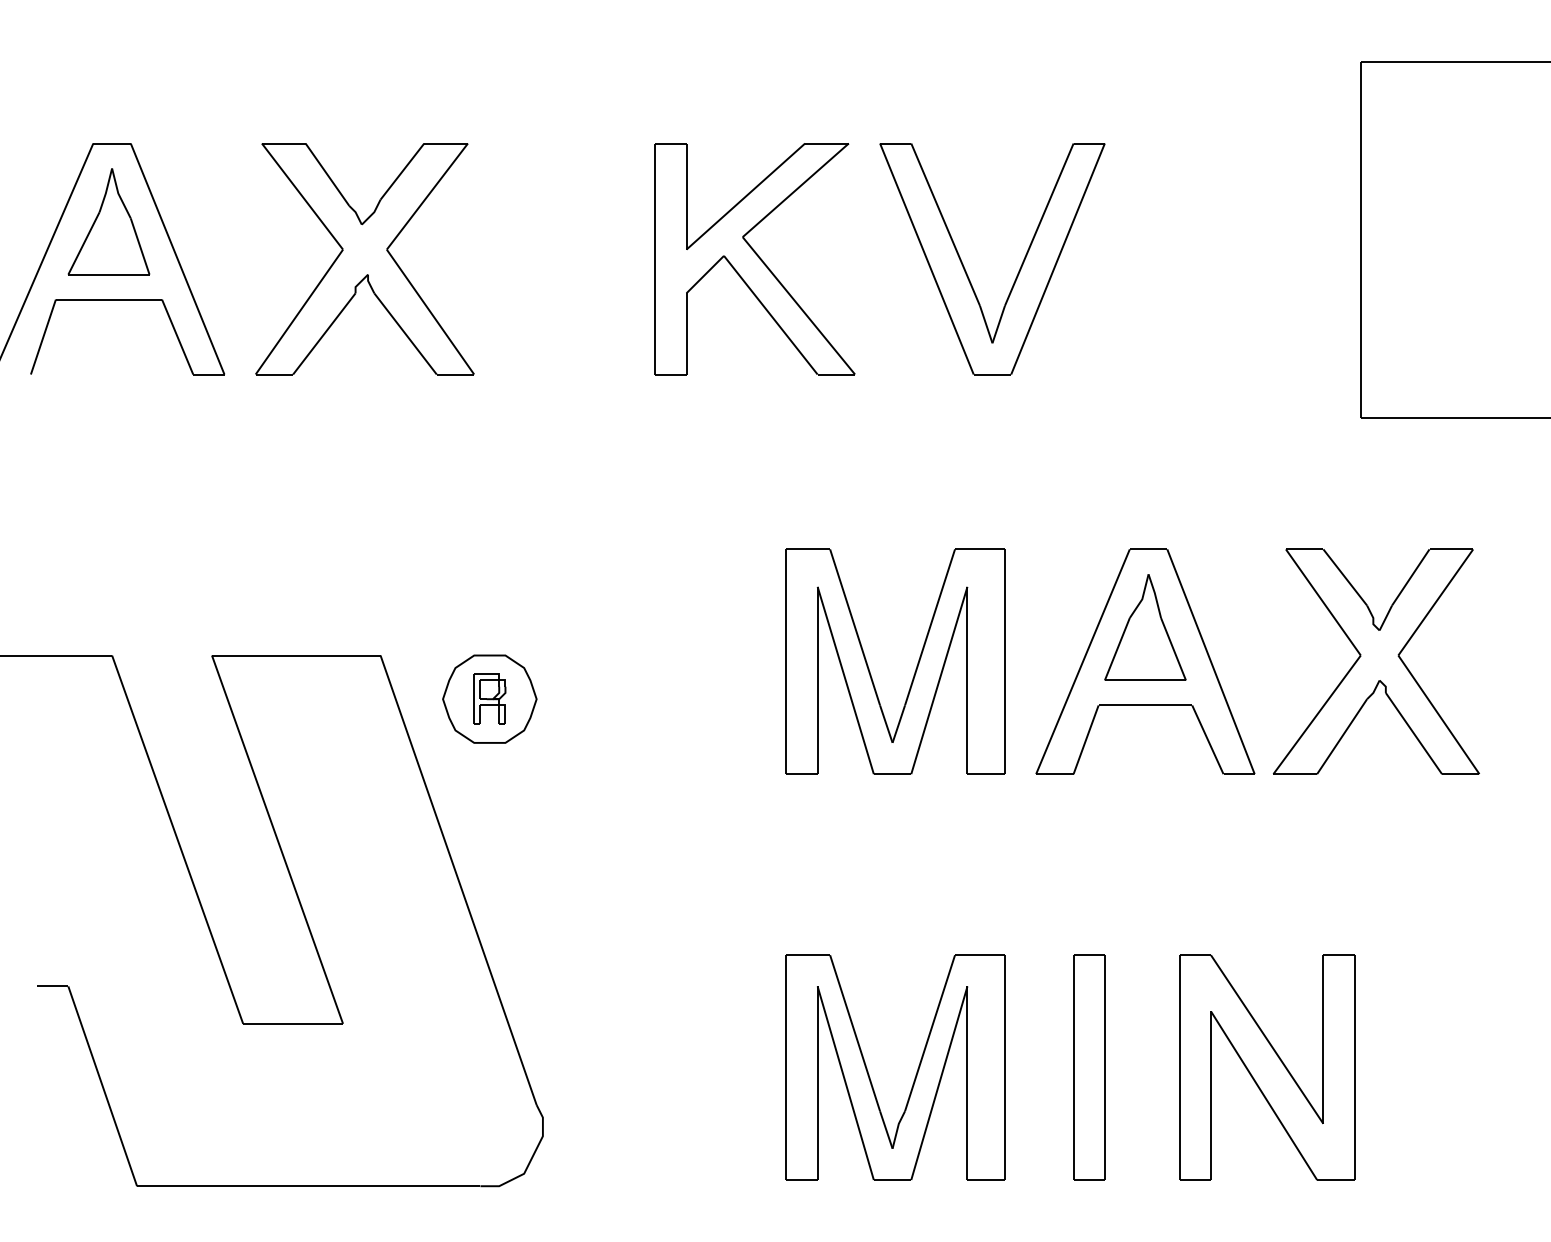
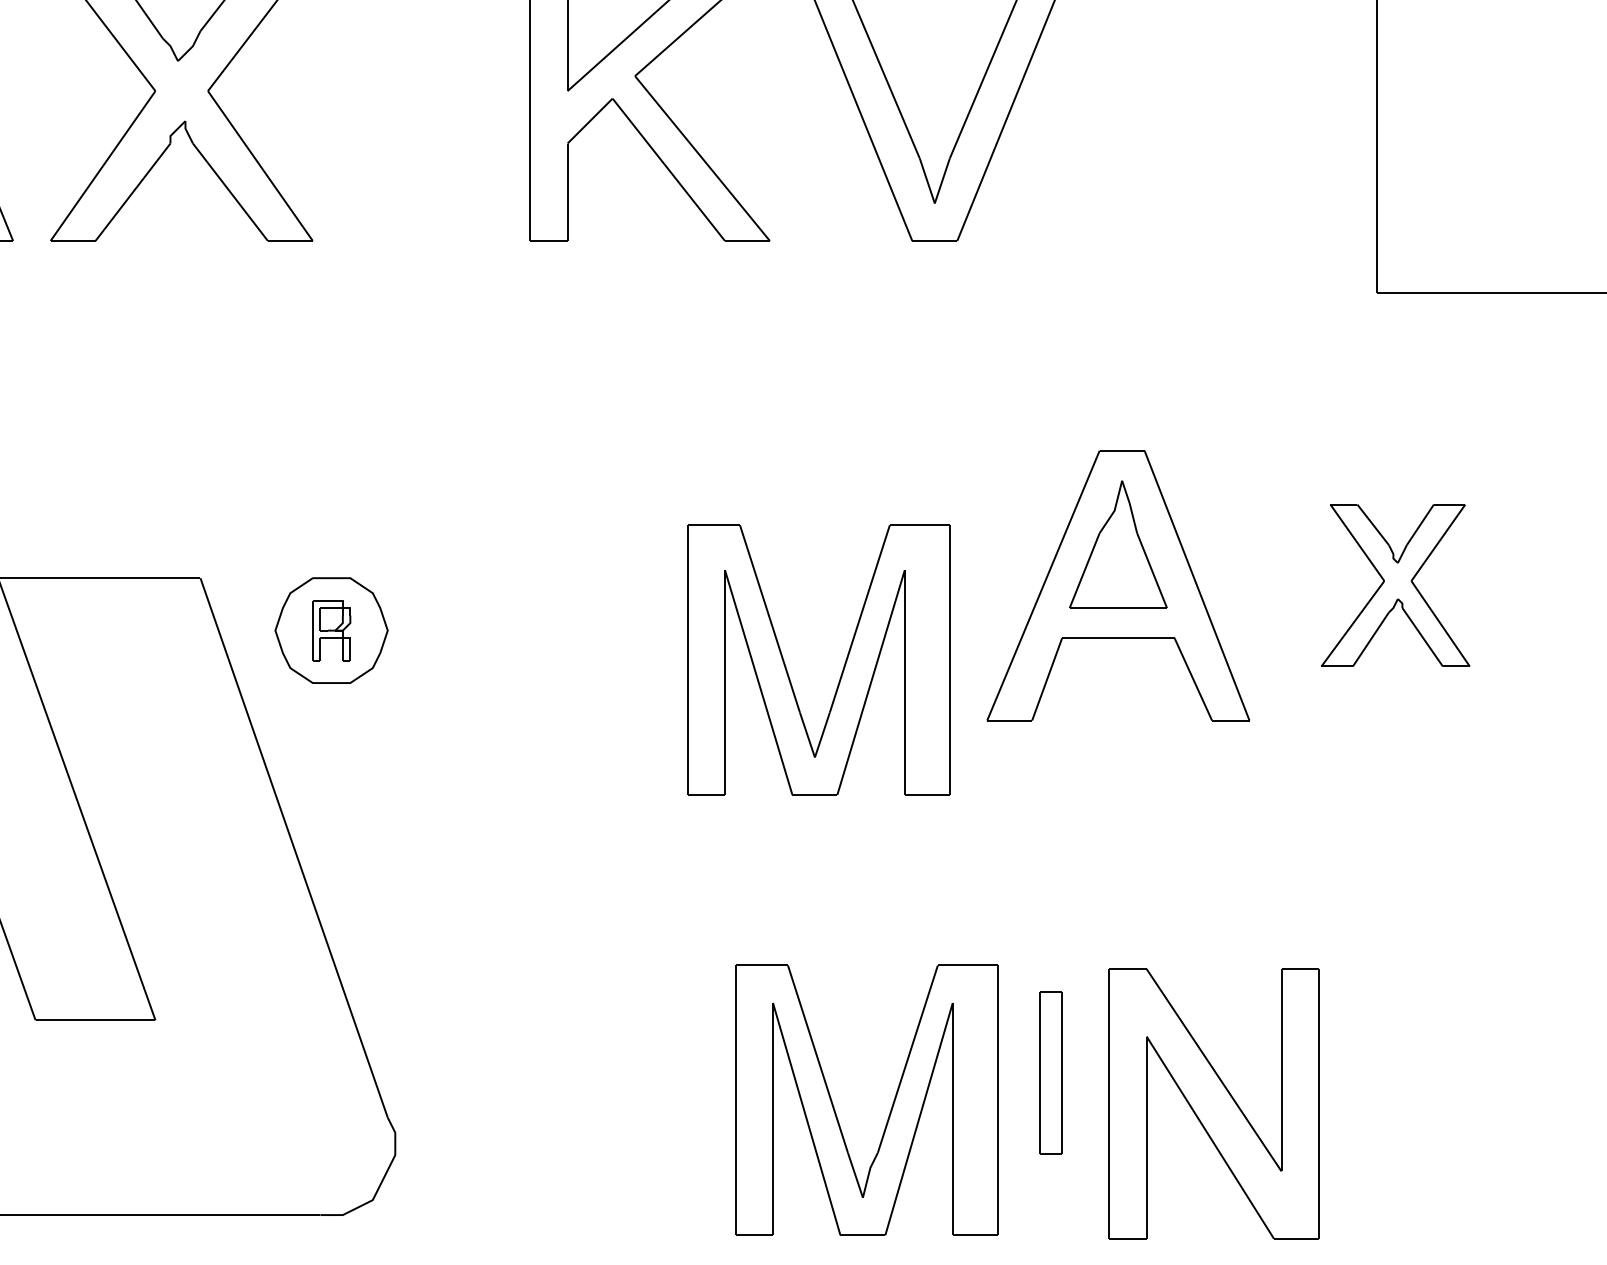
part: (1376, 661) -> (1395, 585), size x0.6
part: (915, 668) -> (842, 668), moved
part: (1089, 1067) -> (1051, 1072), size x0.6
part: (1267, 1067) -> (1214, 1103), moved
part: (915, 1074) -> (890, 1108), moved

